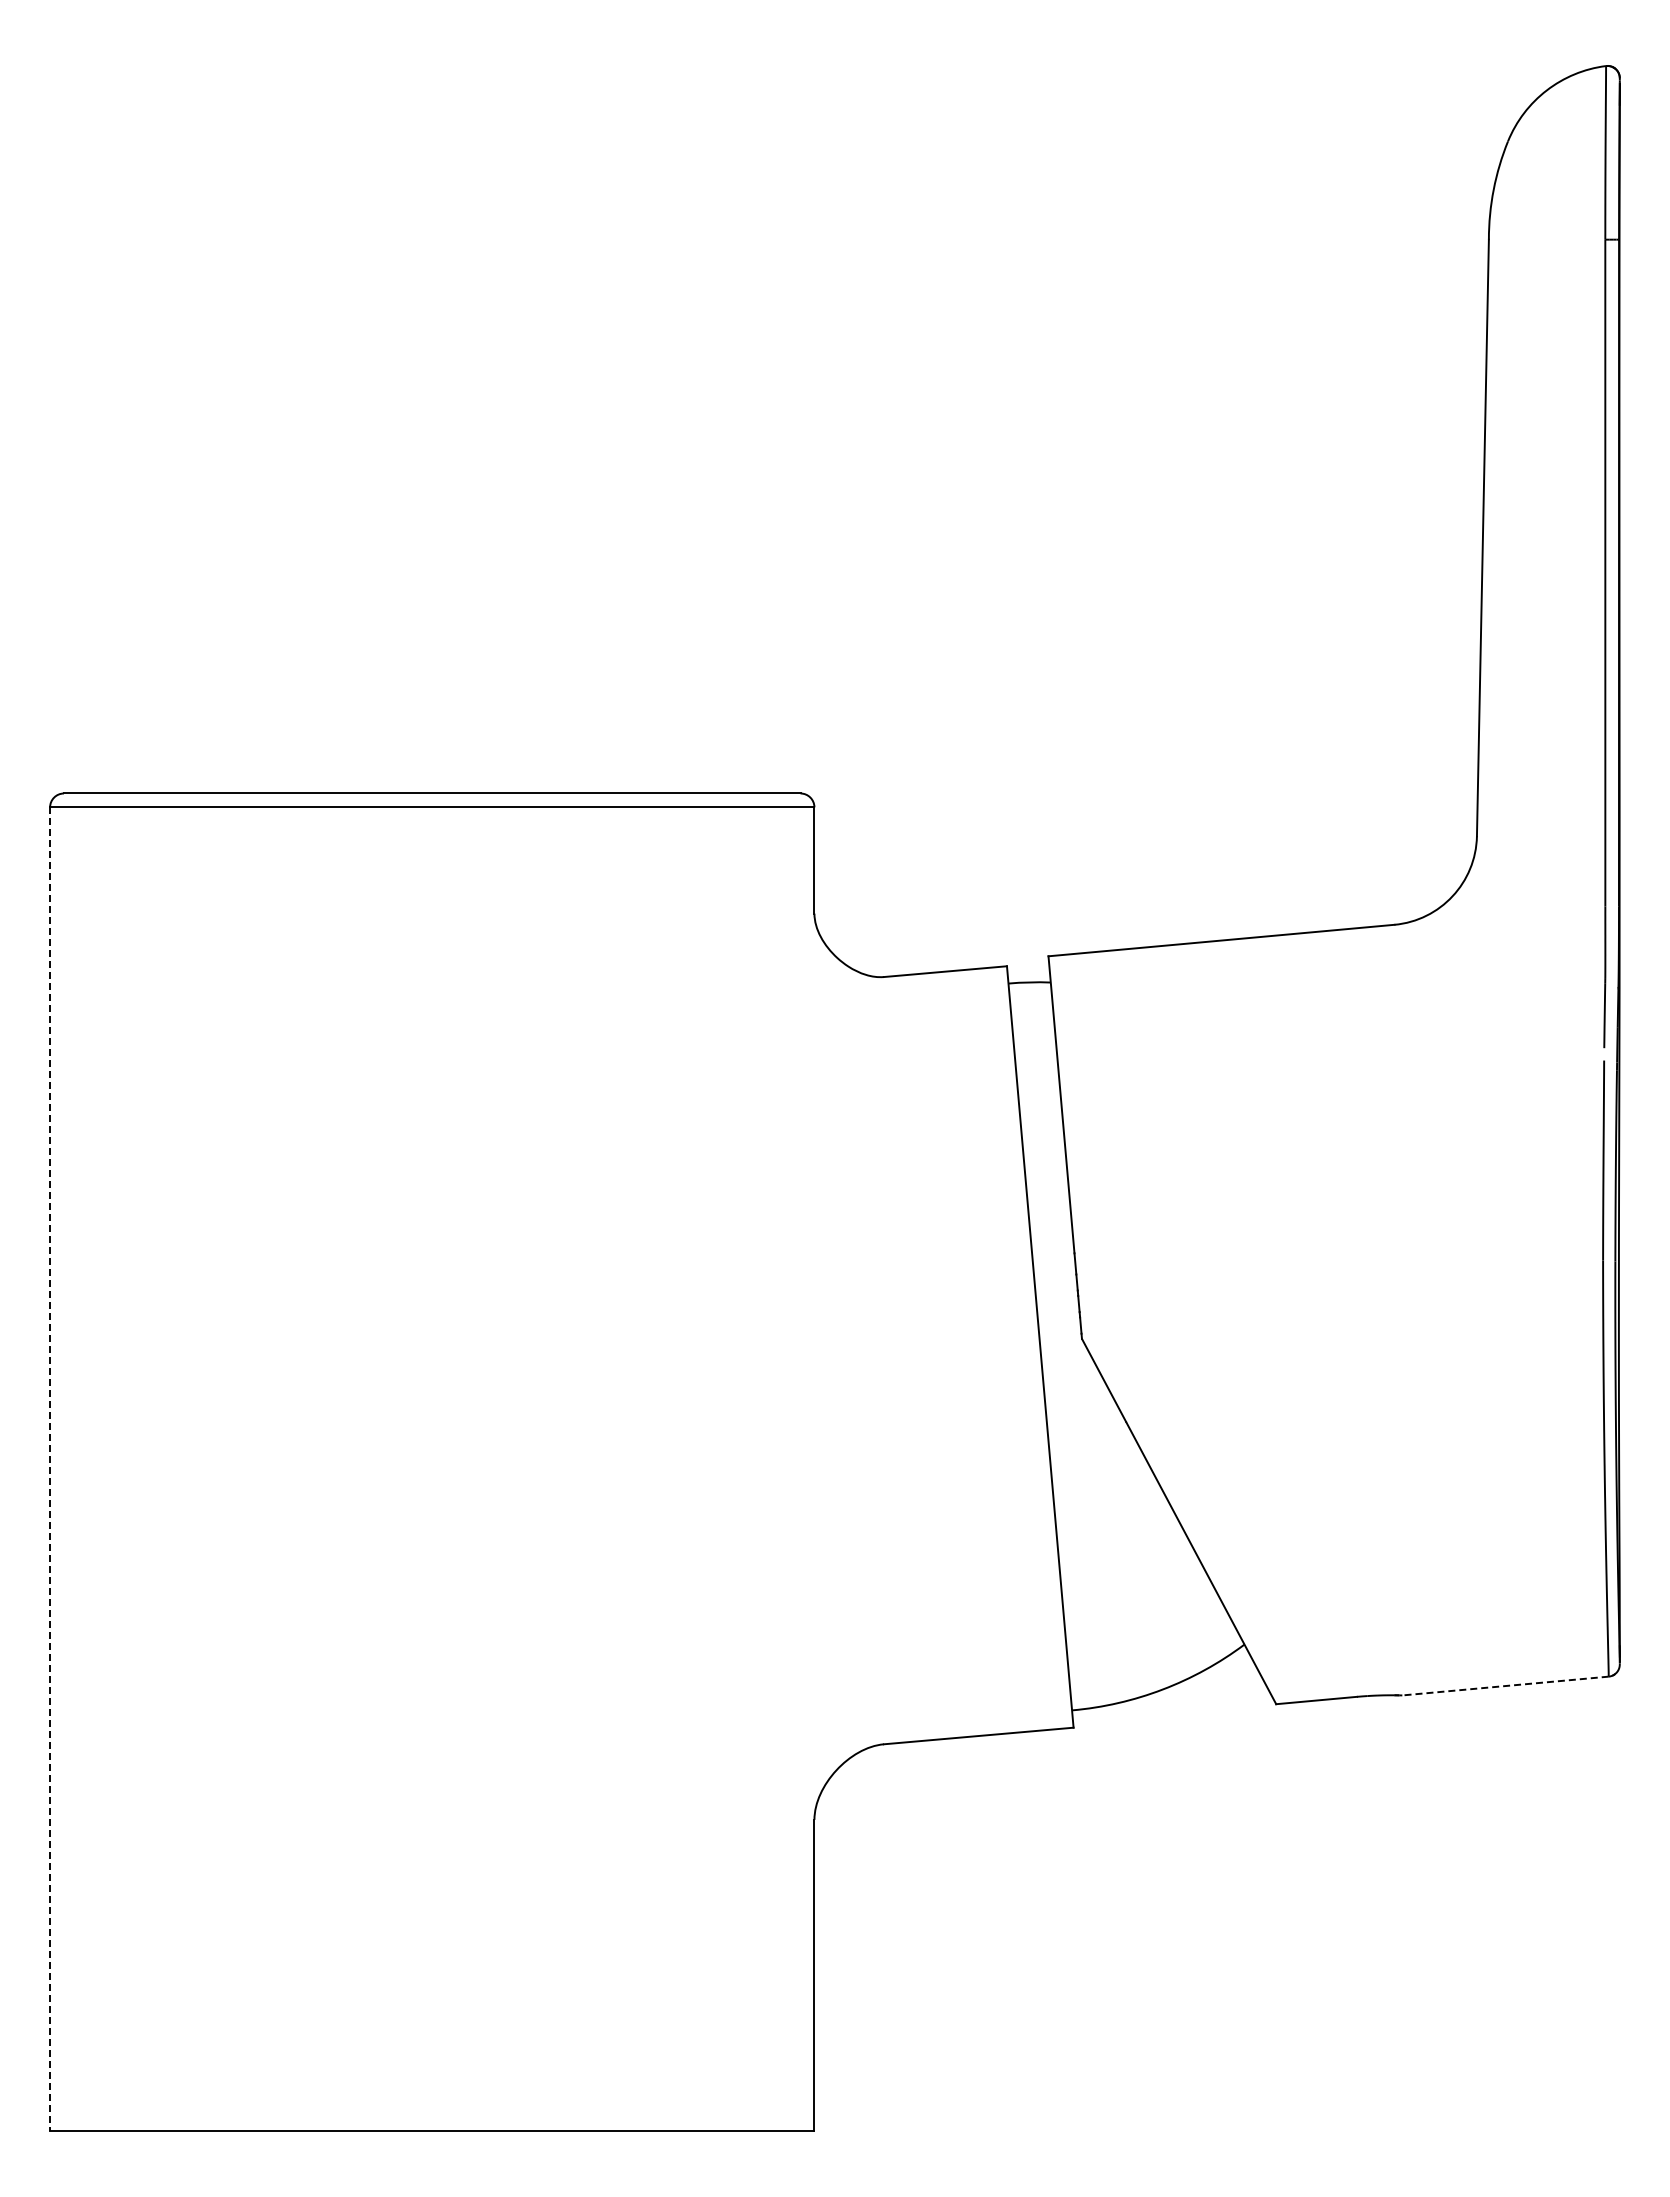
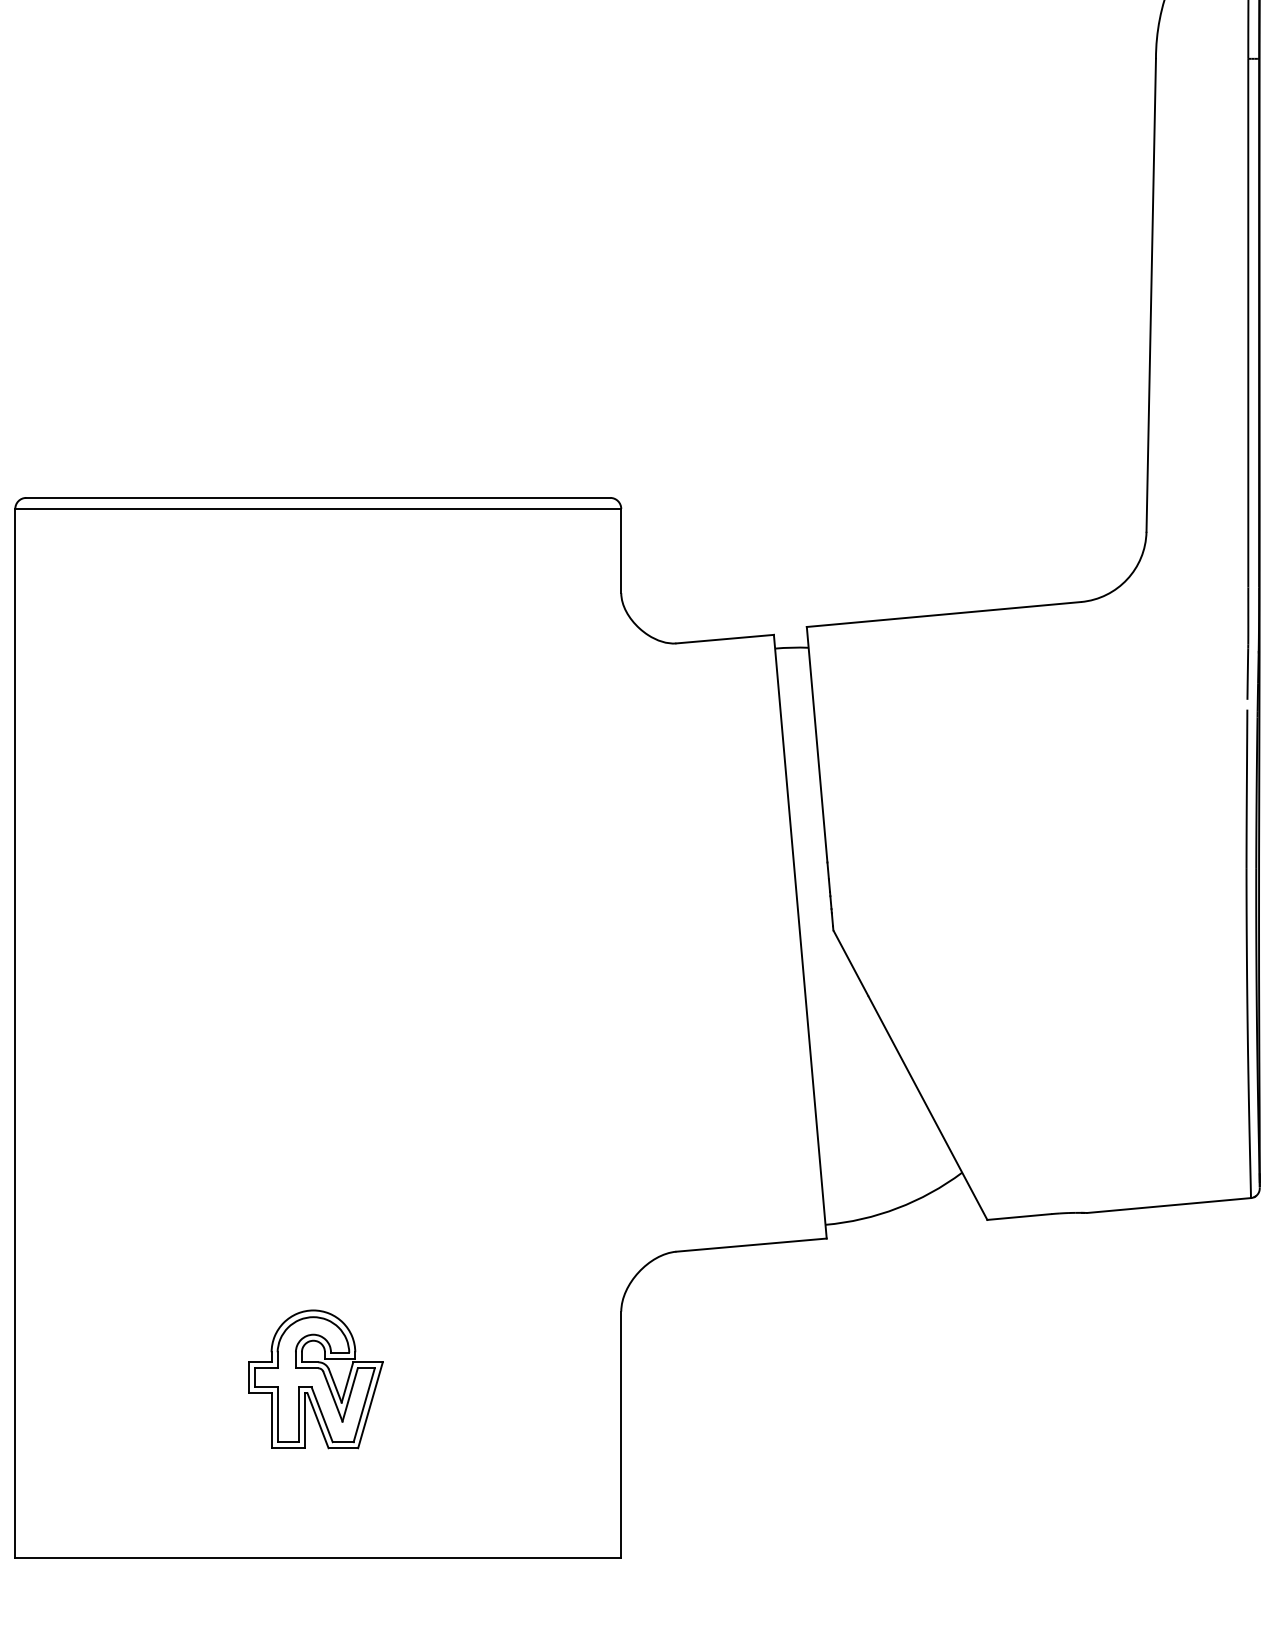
line: (50, 1469) -> (15, 1033), dashed -> solid
line: (1505, 1686) -> (1169, 1205), dashed -> solid
part: (428, 1904) -> (315, 1378), added

